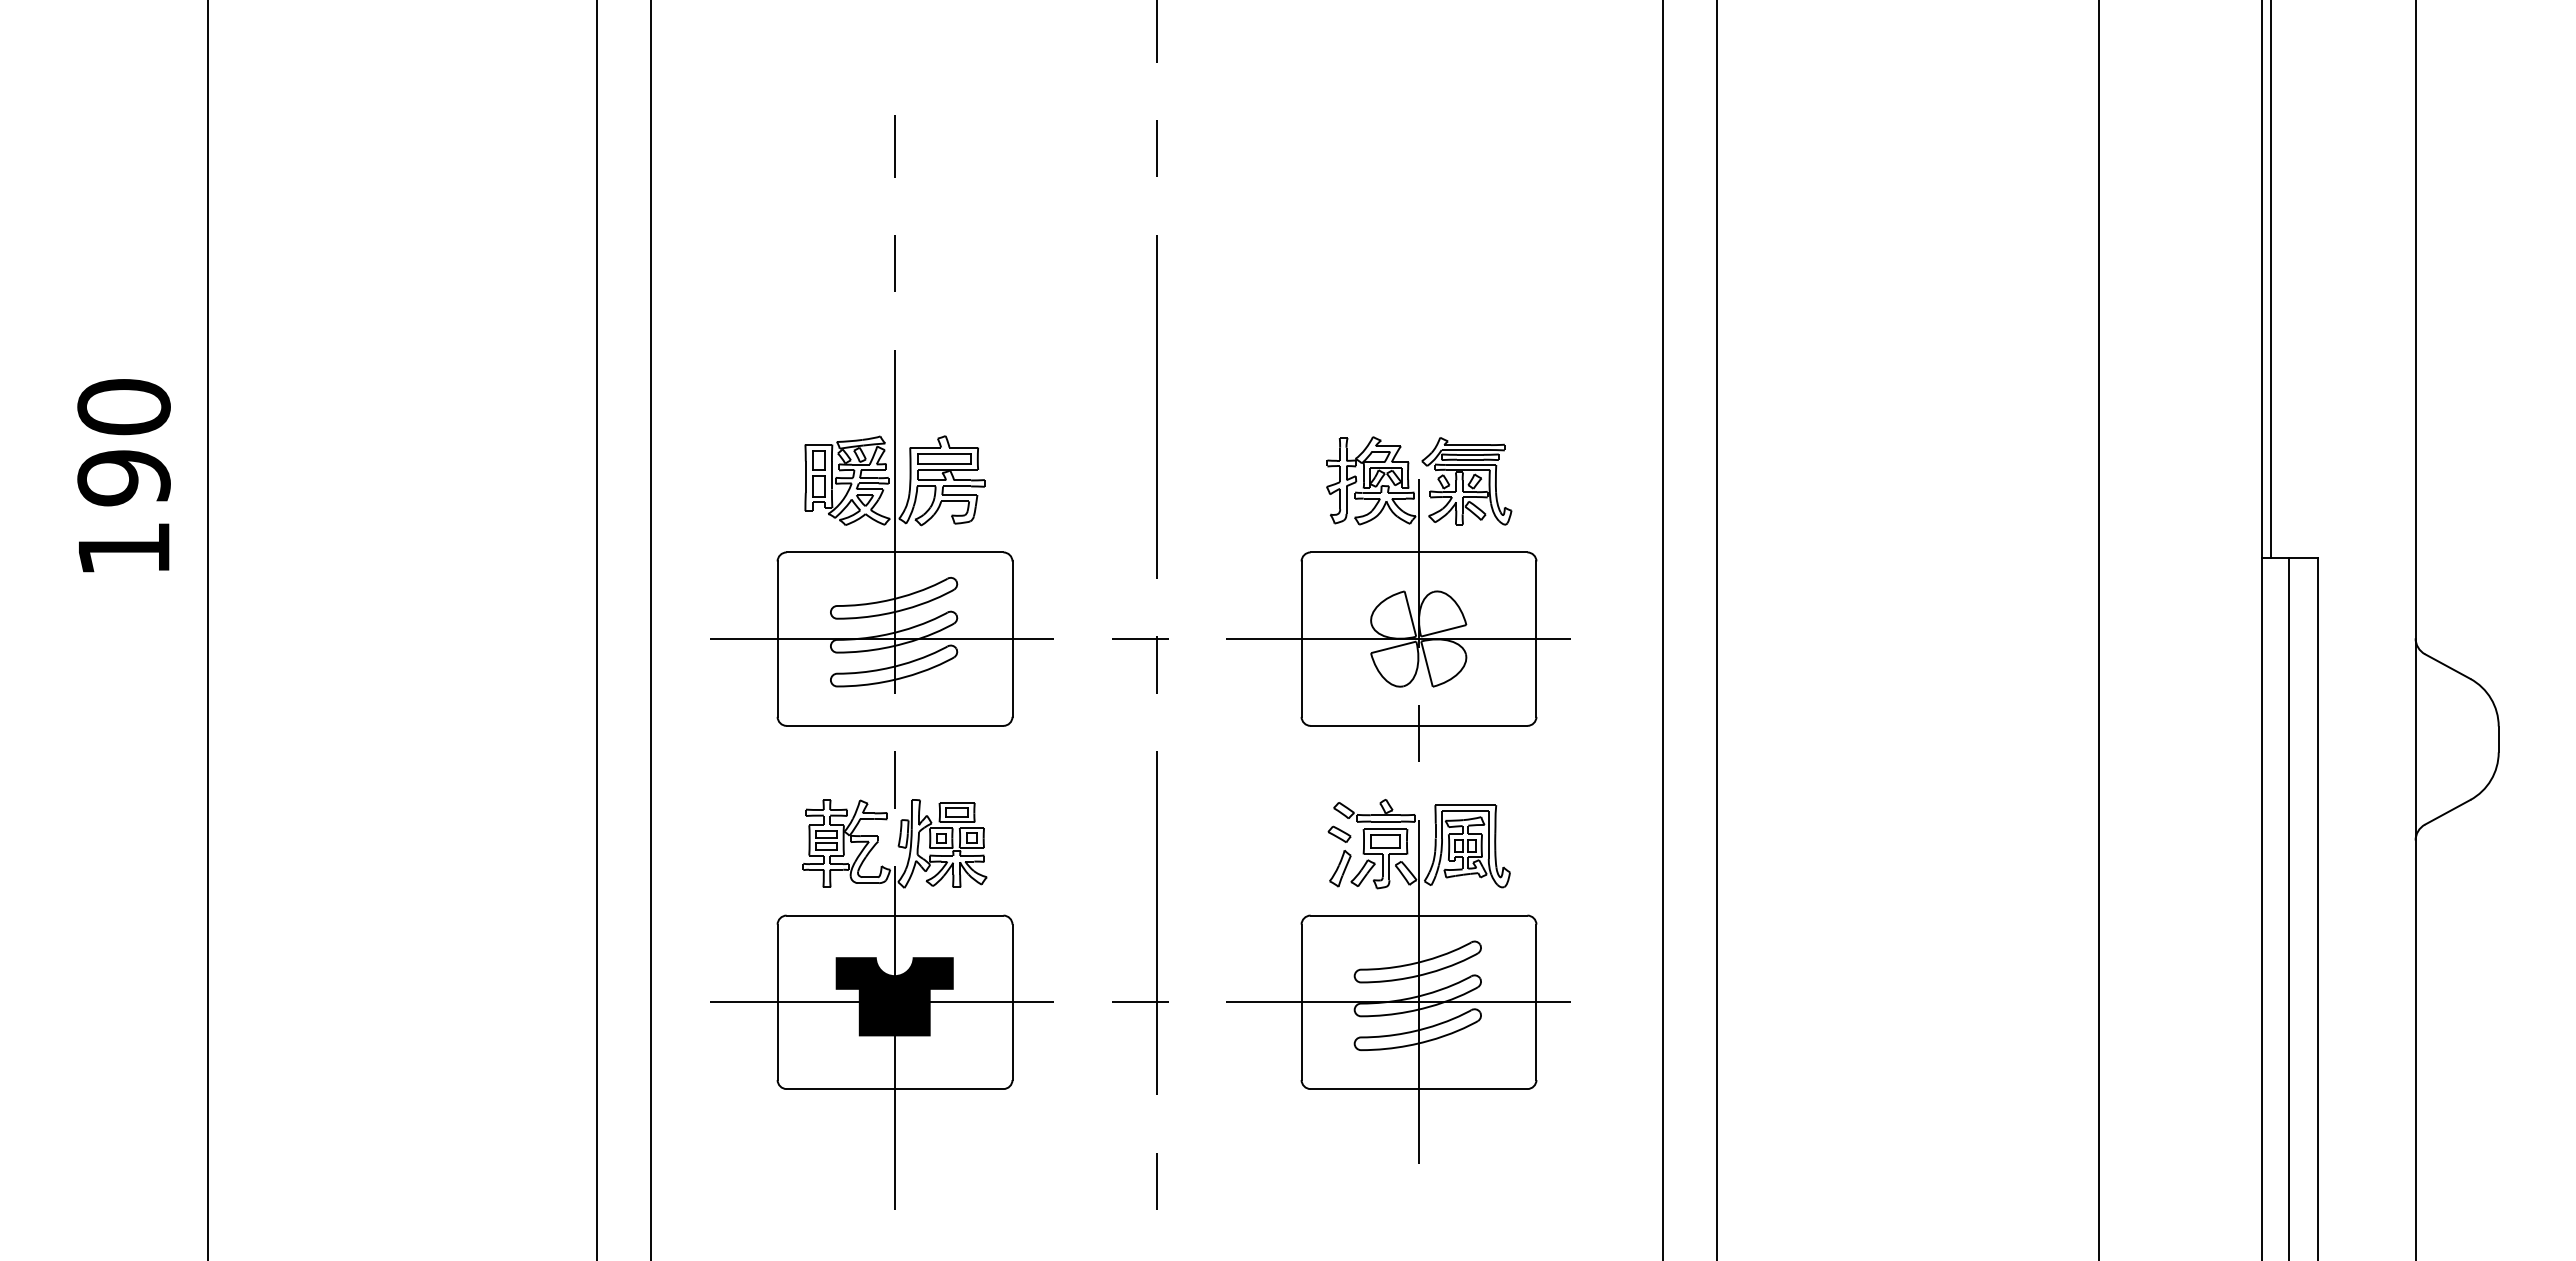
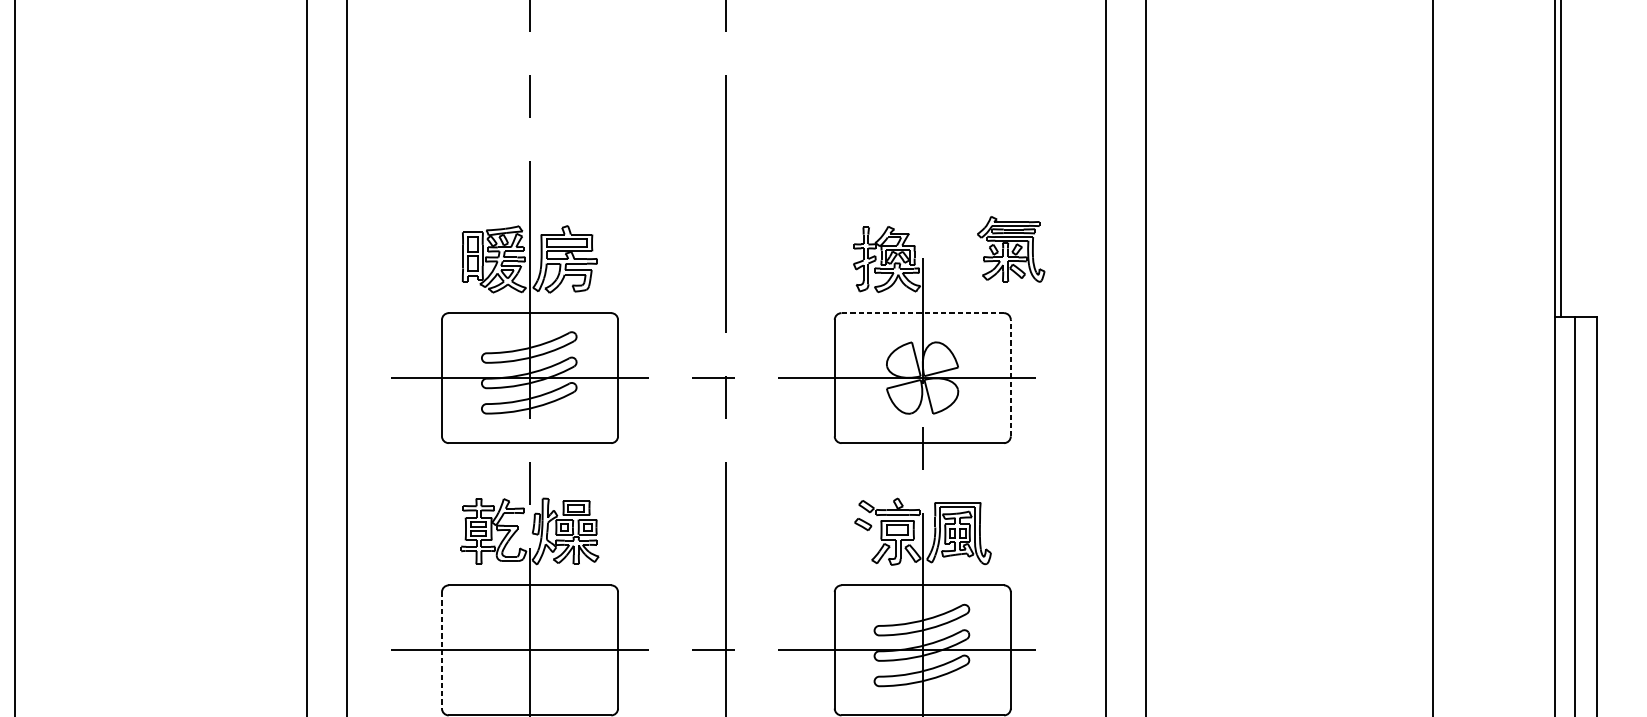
part: (1466, 481) -> (1010, 249), moved
line: (1418, 552) -> (922, 313), solid -> dashed
line: (1536, 639) -> (1010, 378), solid -> dashed
part: (1340, 868) -> (863, 550), removed
fill: (894, 996) -> (529, 646), removed
line: (777, 1002) -> (441, 650), solid -> dashed

